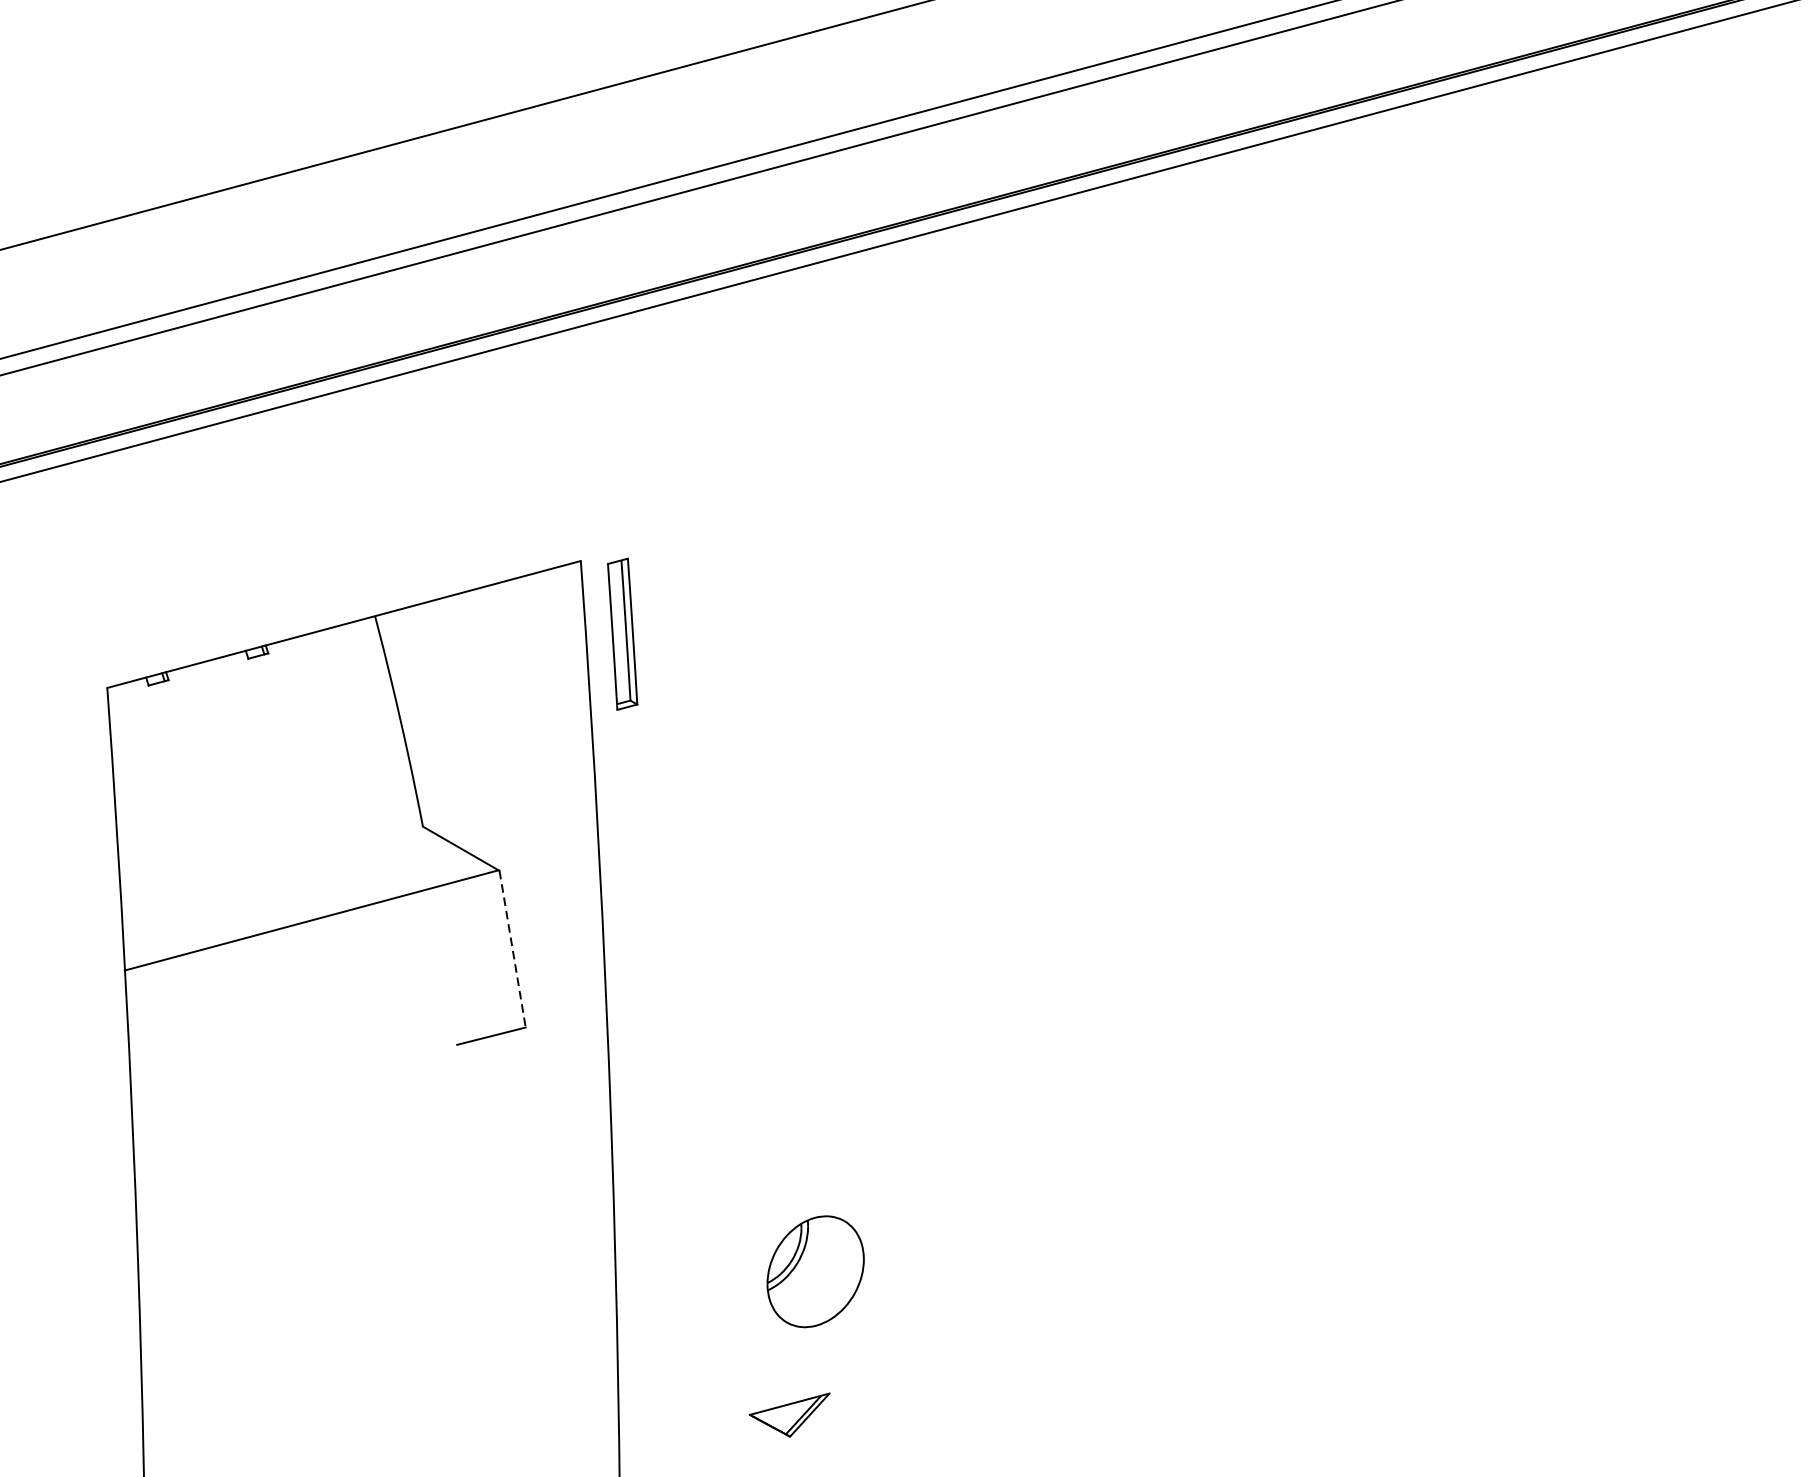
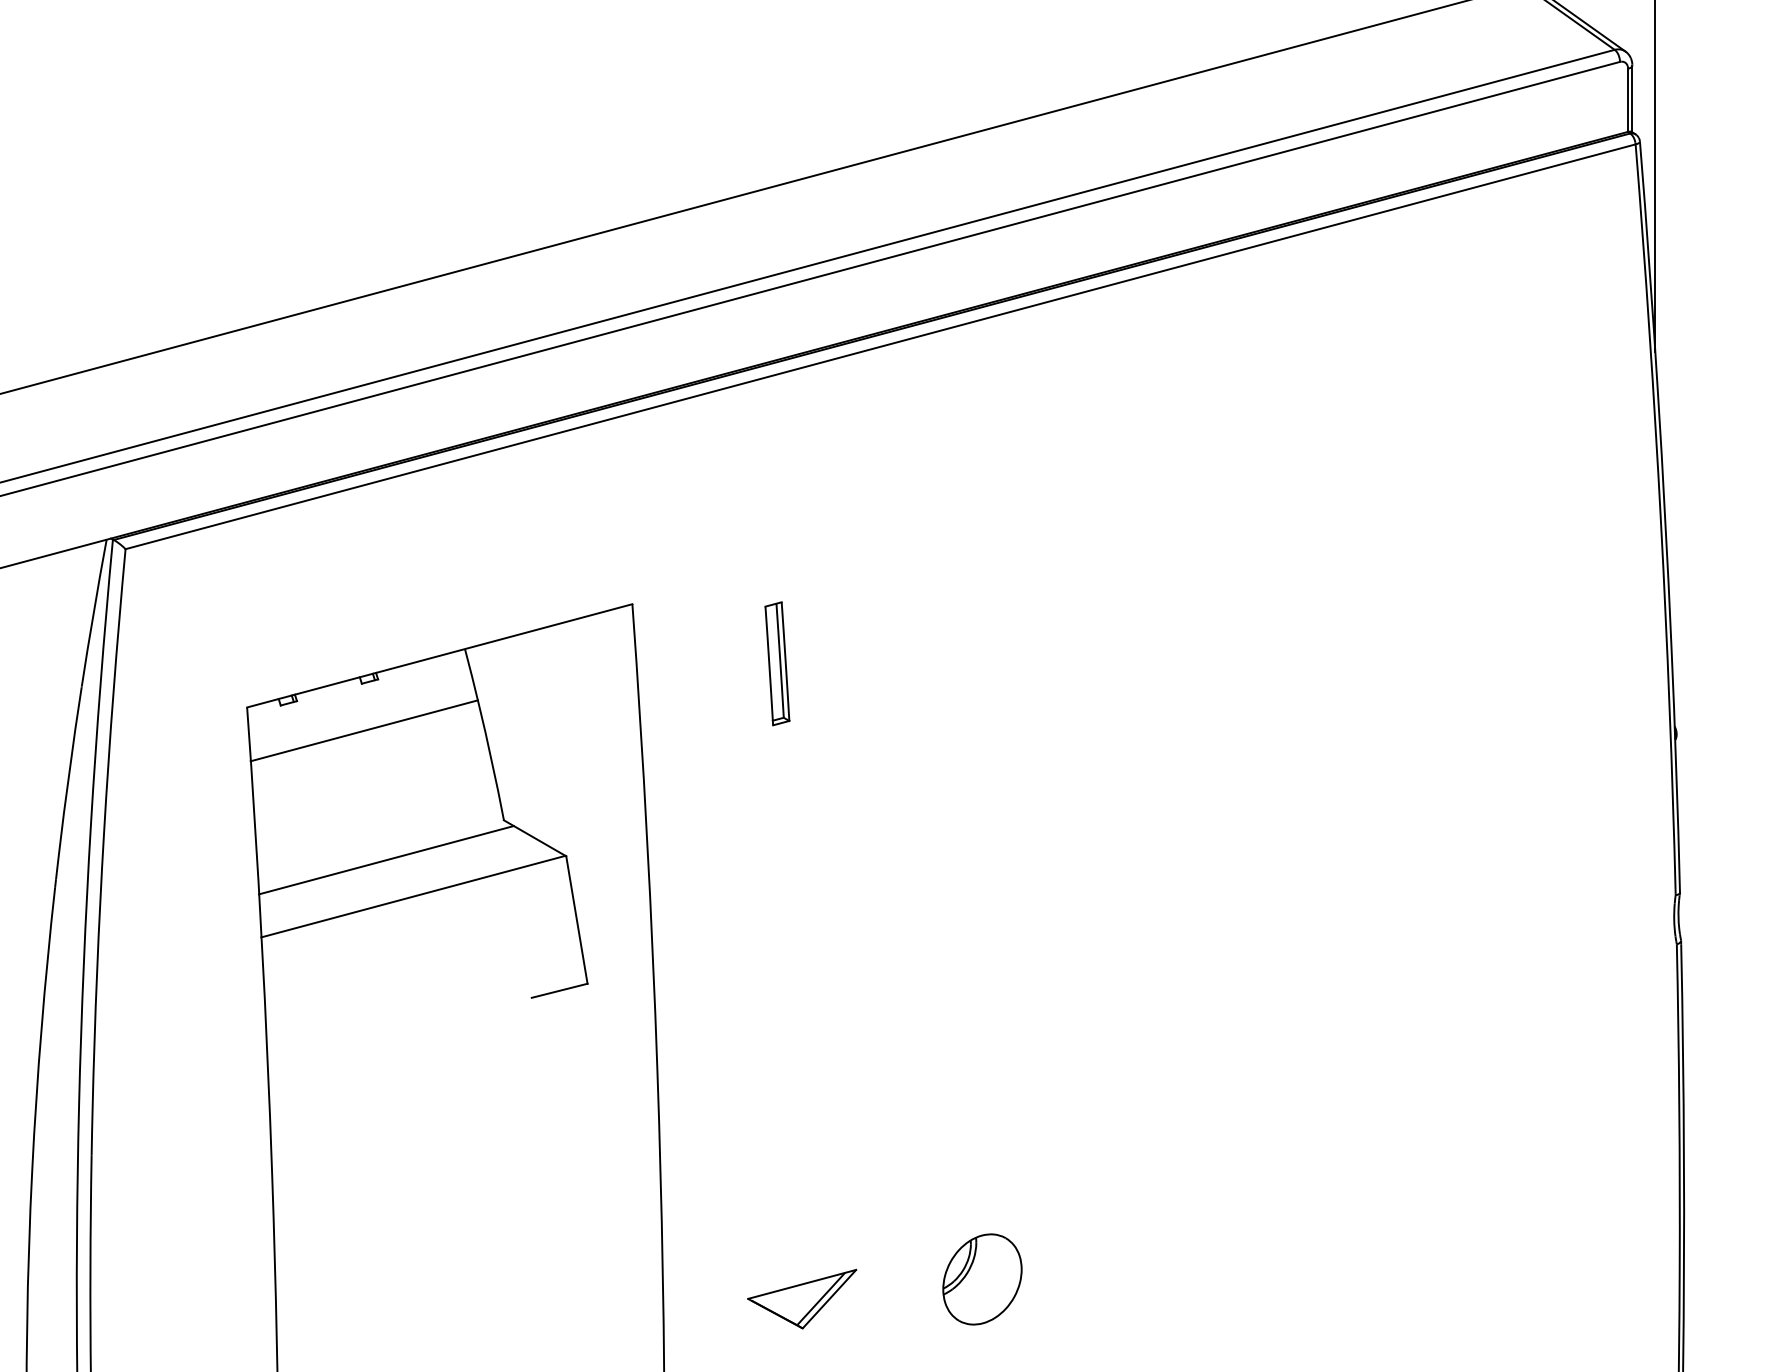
part: (622, 633) -> (777, 663), moved
line: (250, 716) -> (363, 730), added
line: (278, 876) -> (386, 860), added
line: (512, 949) -> (576, 920), dashed -> solid
part: (815, 1271) -> (982, 1279), moved
part: (789, 1414) -> (802, 1298), size x1.67

